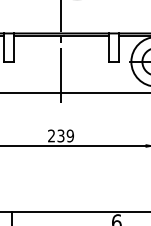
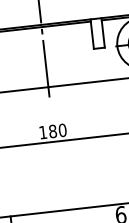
text: (60, 135) -> (52, 131), 239 -> 180

